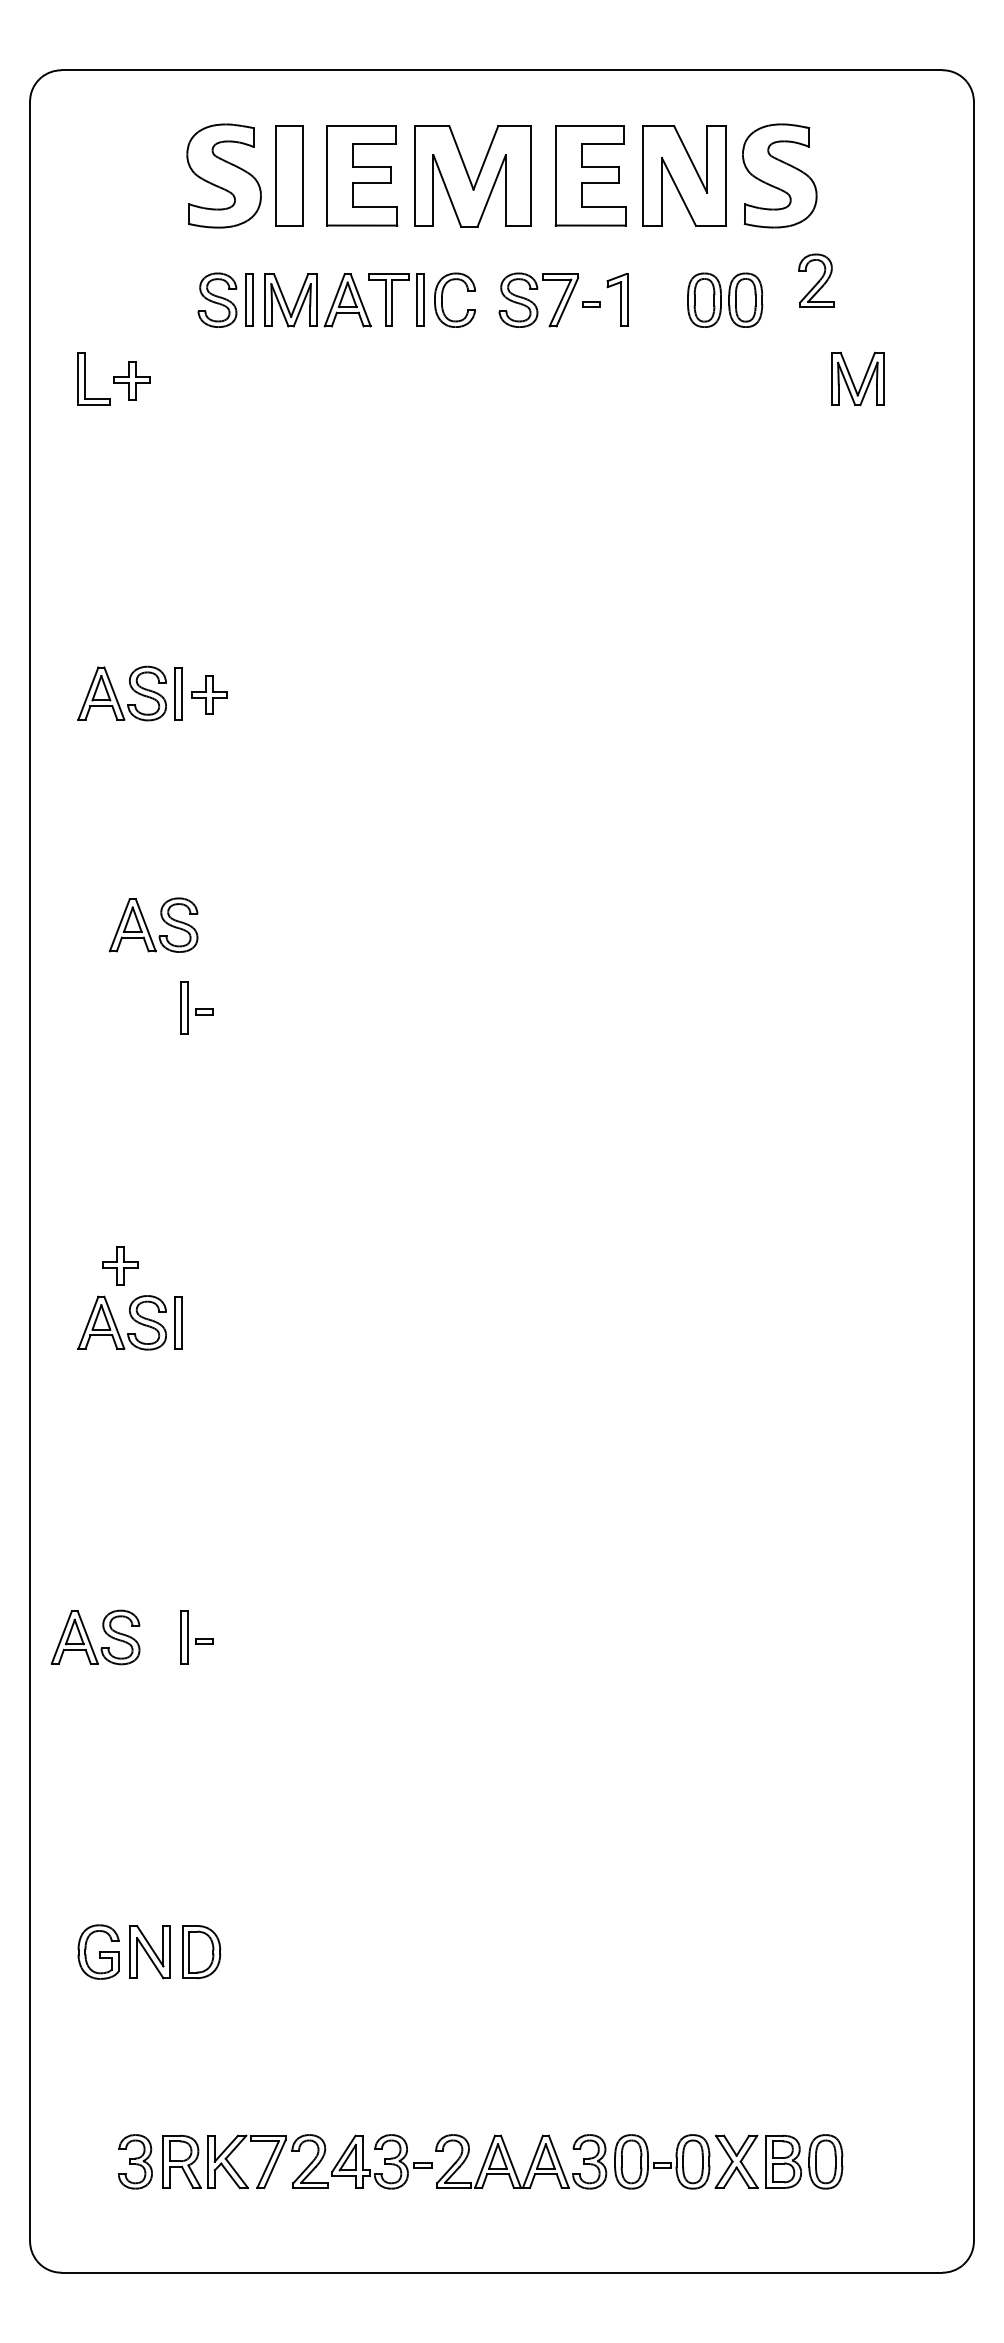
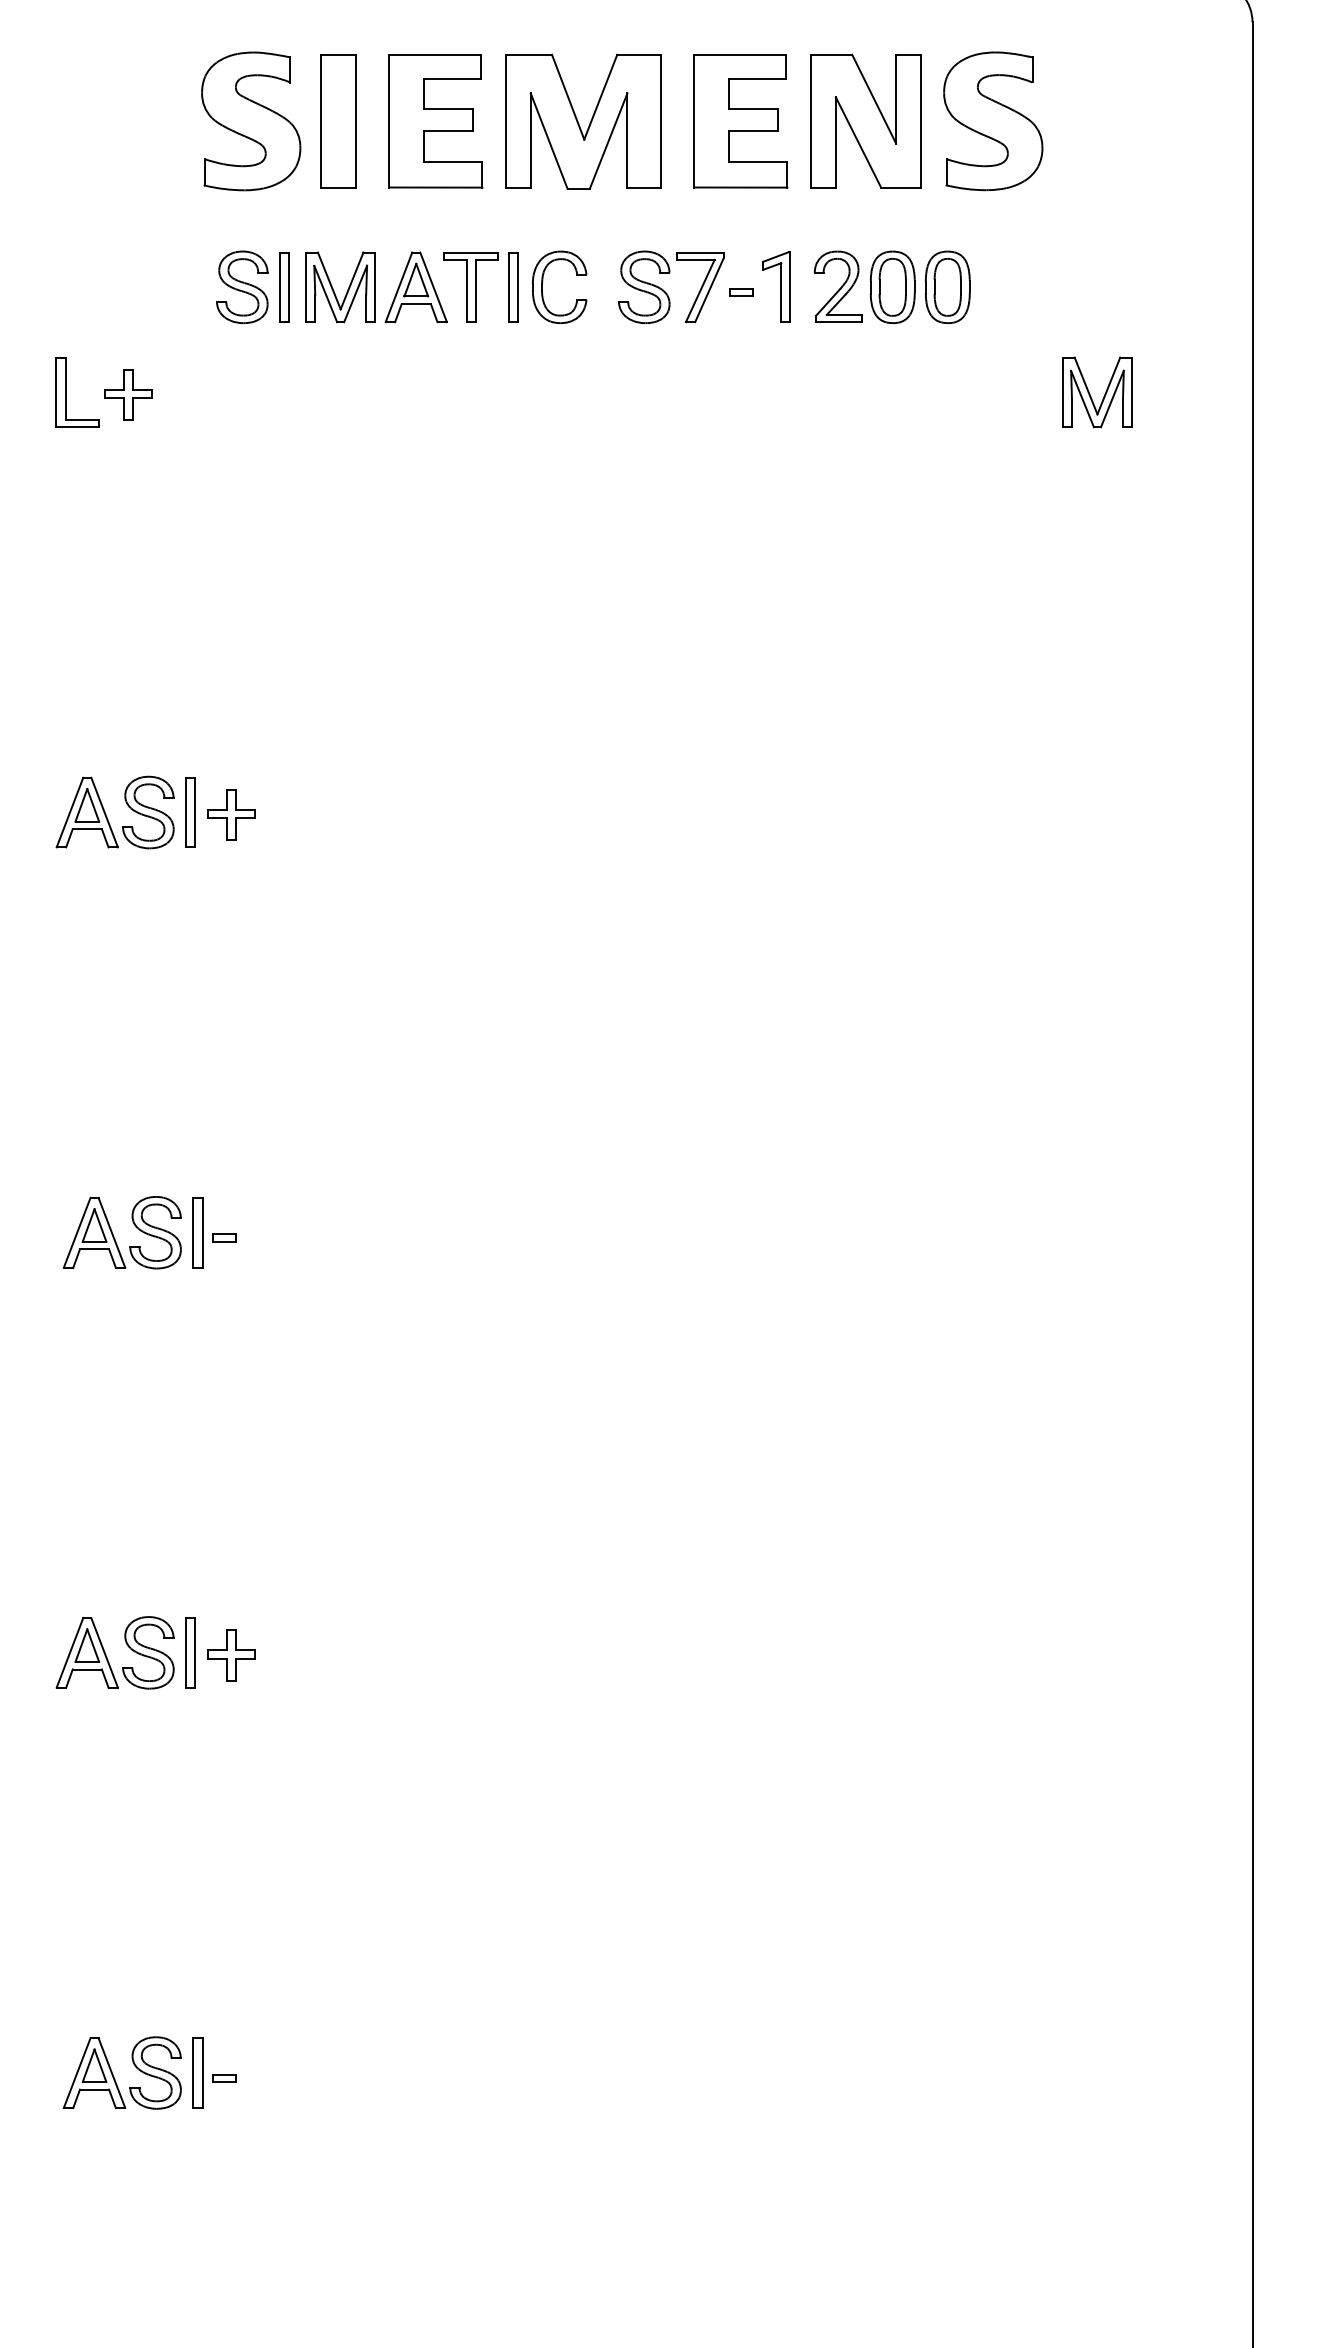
part: (816, 280) -> (837, 286), moved
part: (147, 926) -> (114, 1234), moved
part: (120, 1265) -> (231, 1655), moved
part: (89, 1638) -> (114, 2074), moved

